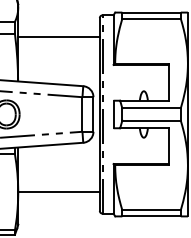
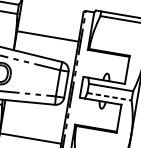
line: (58, 37) -> (47, 36), moved
line: (152, 120) -> (110, 96), solid -> dashed

